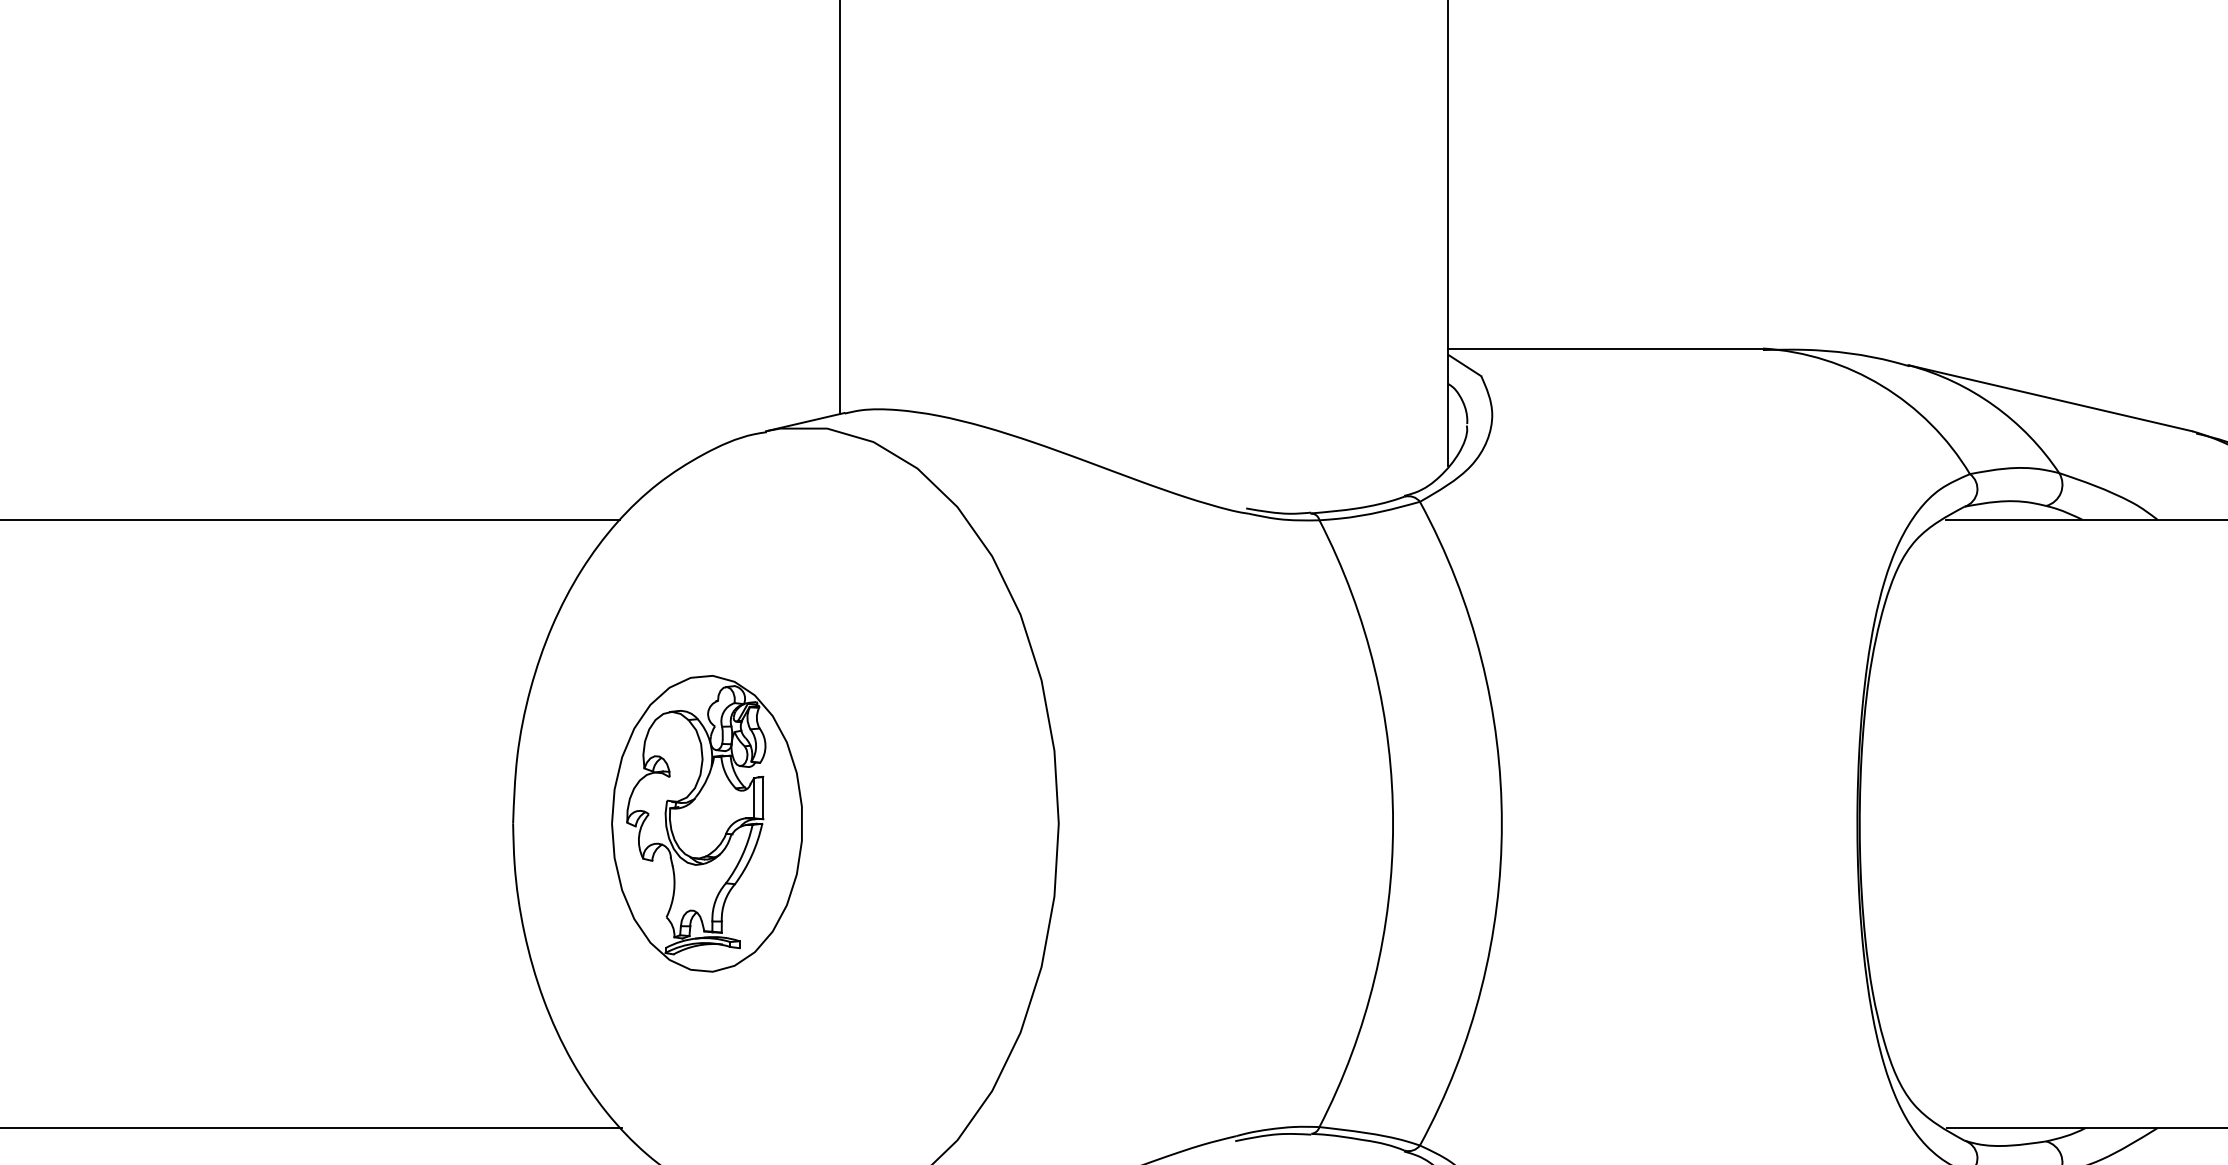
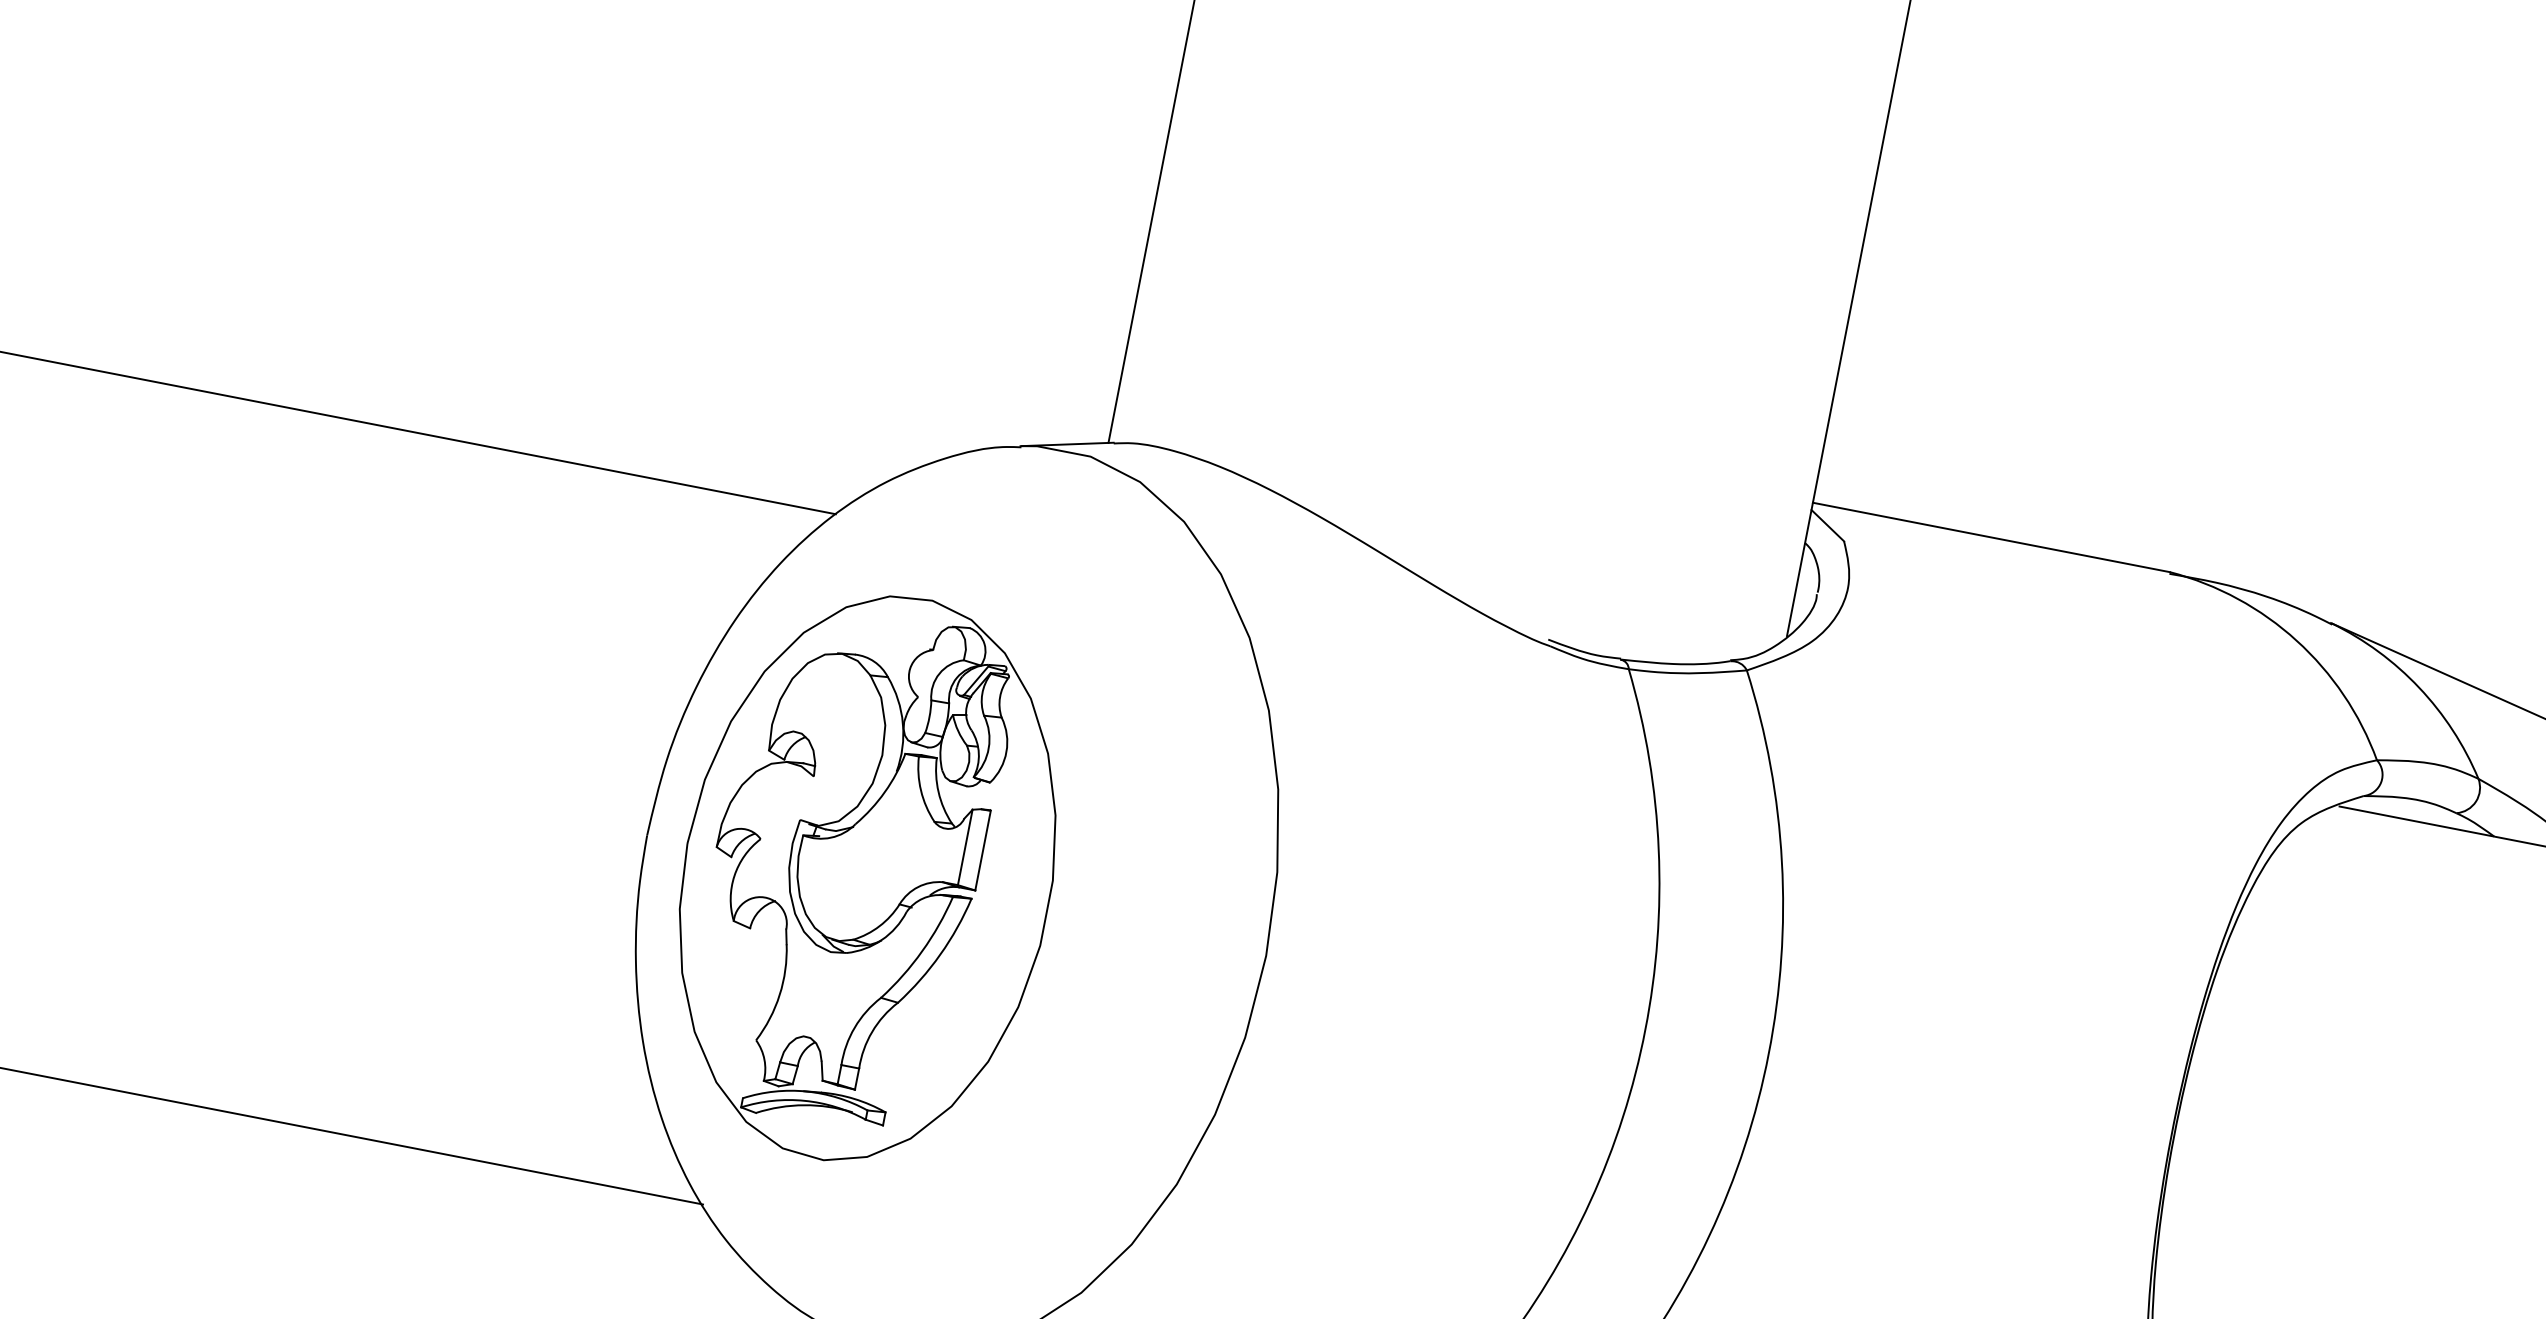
part: (706, 823) -> (866, 878), size x1.67

